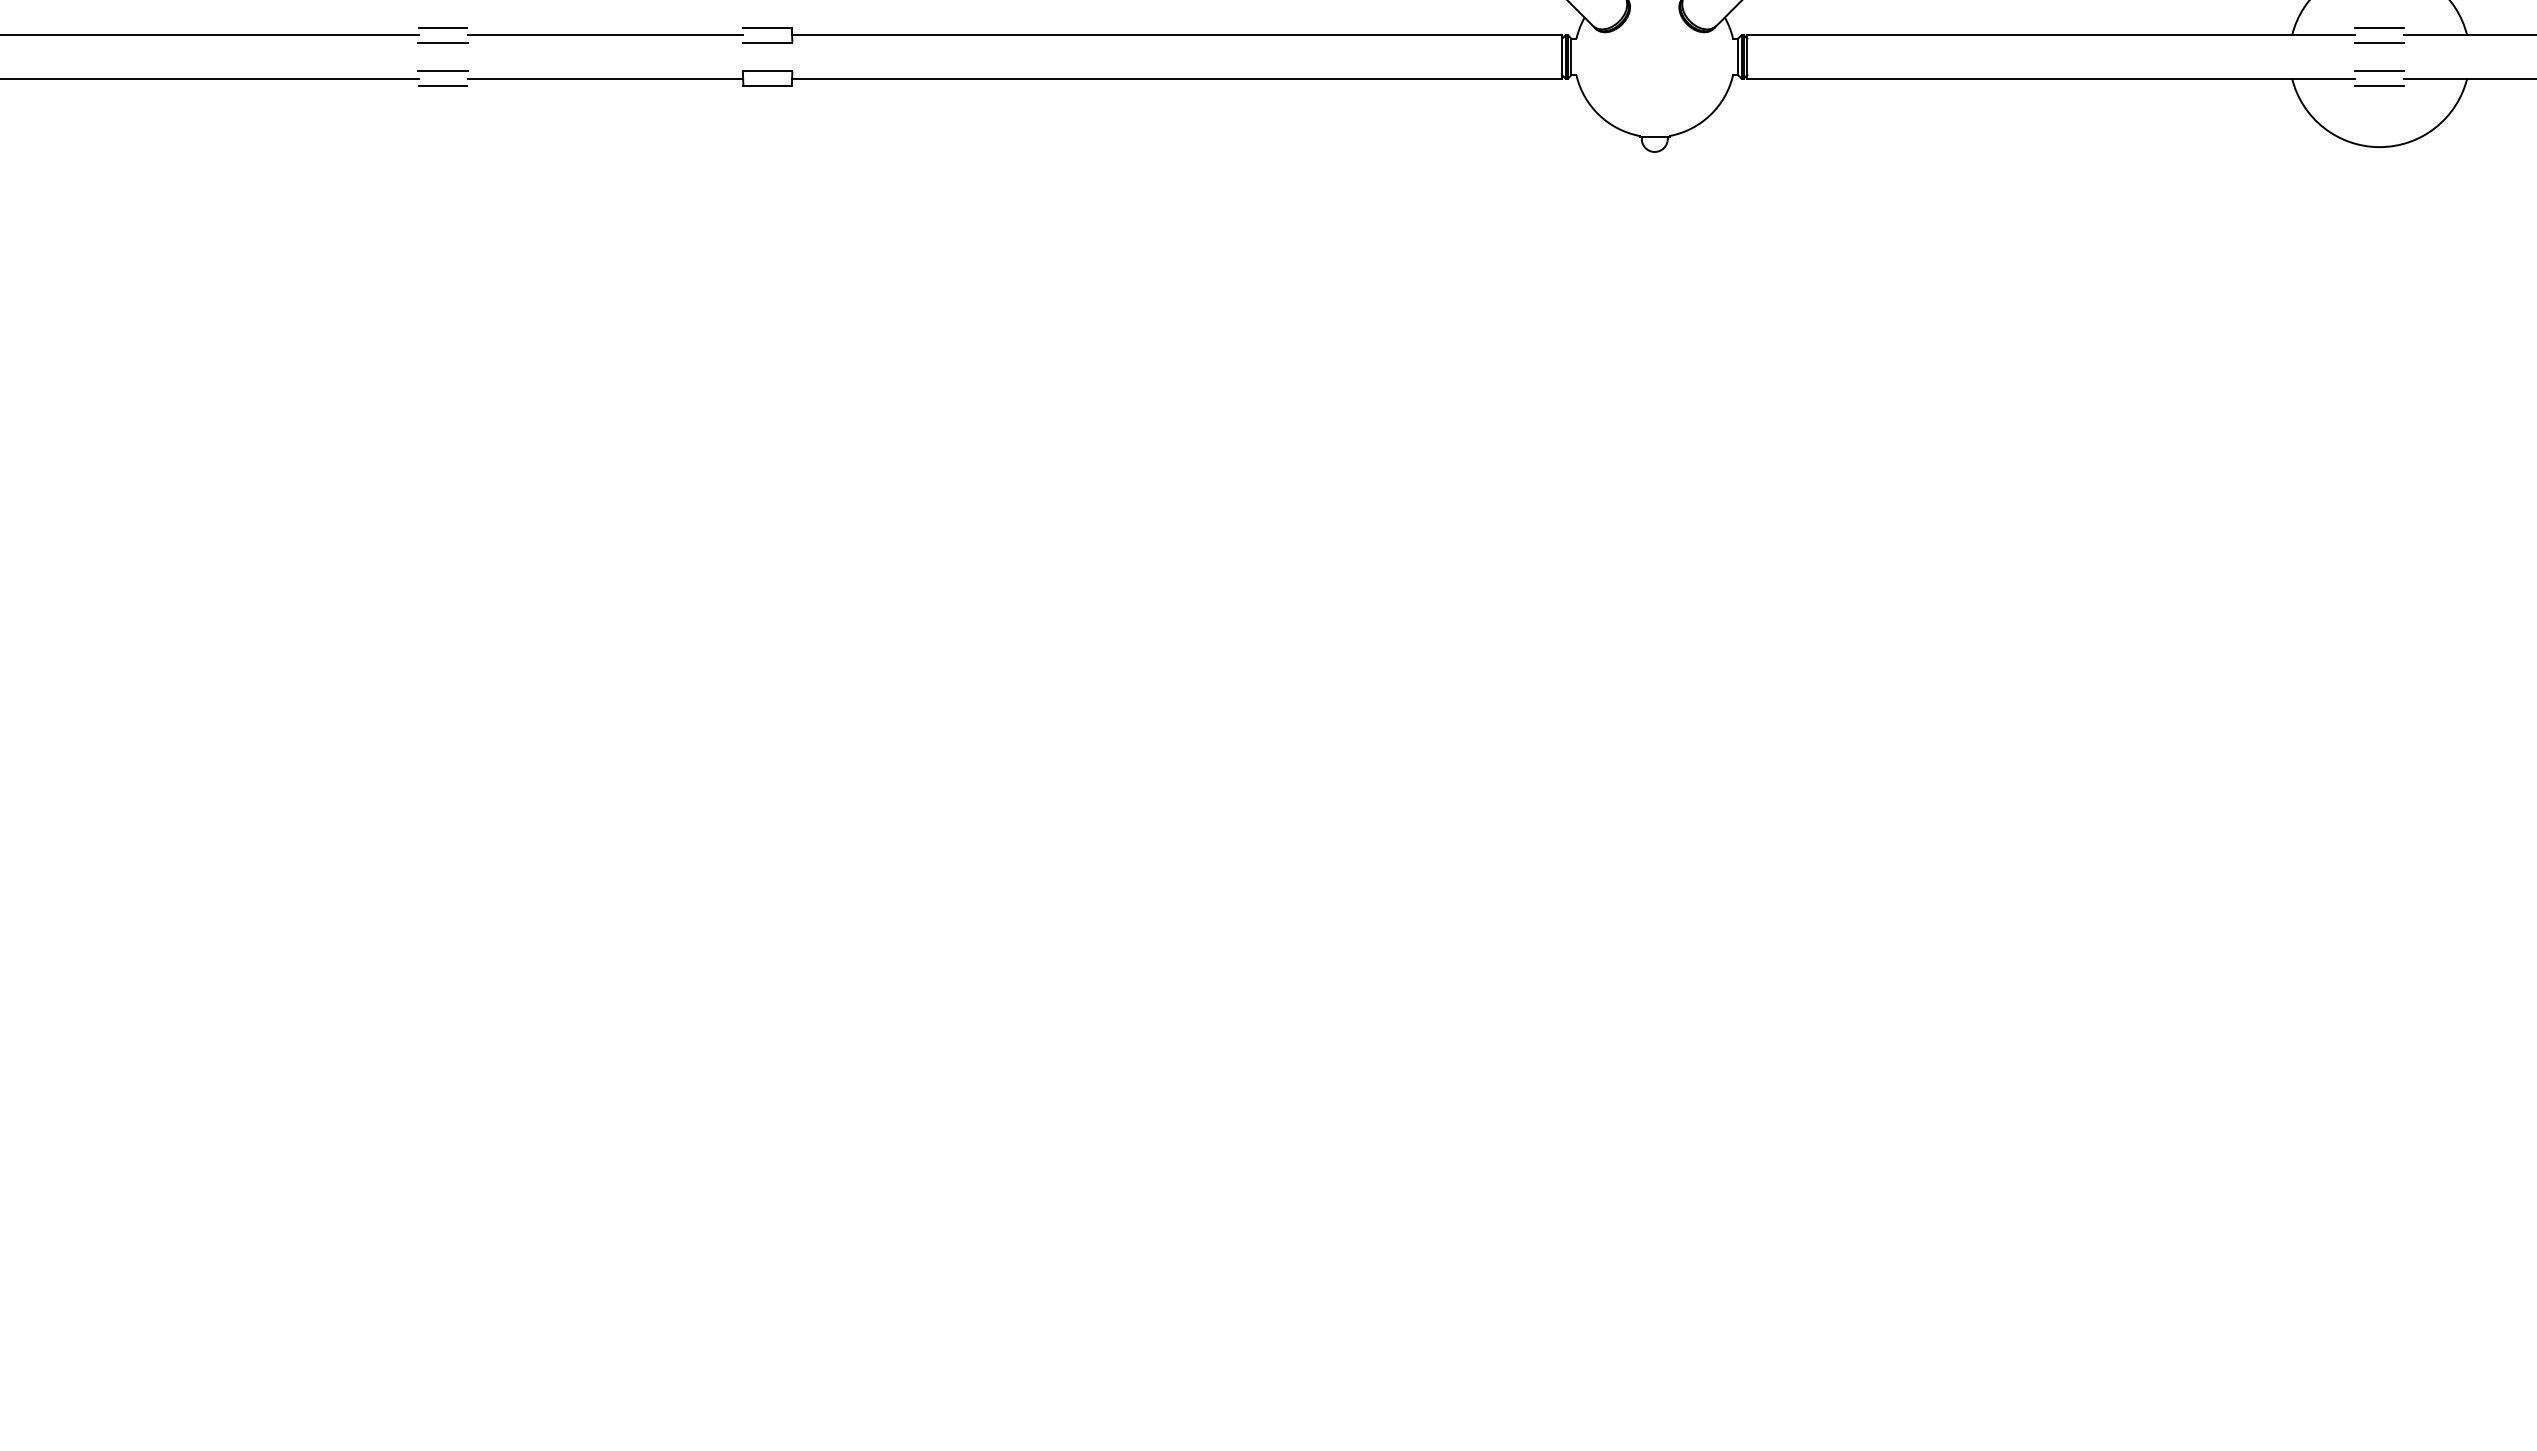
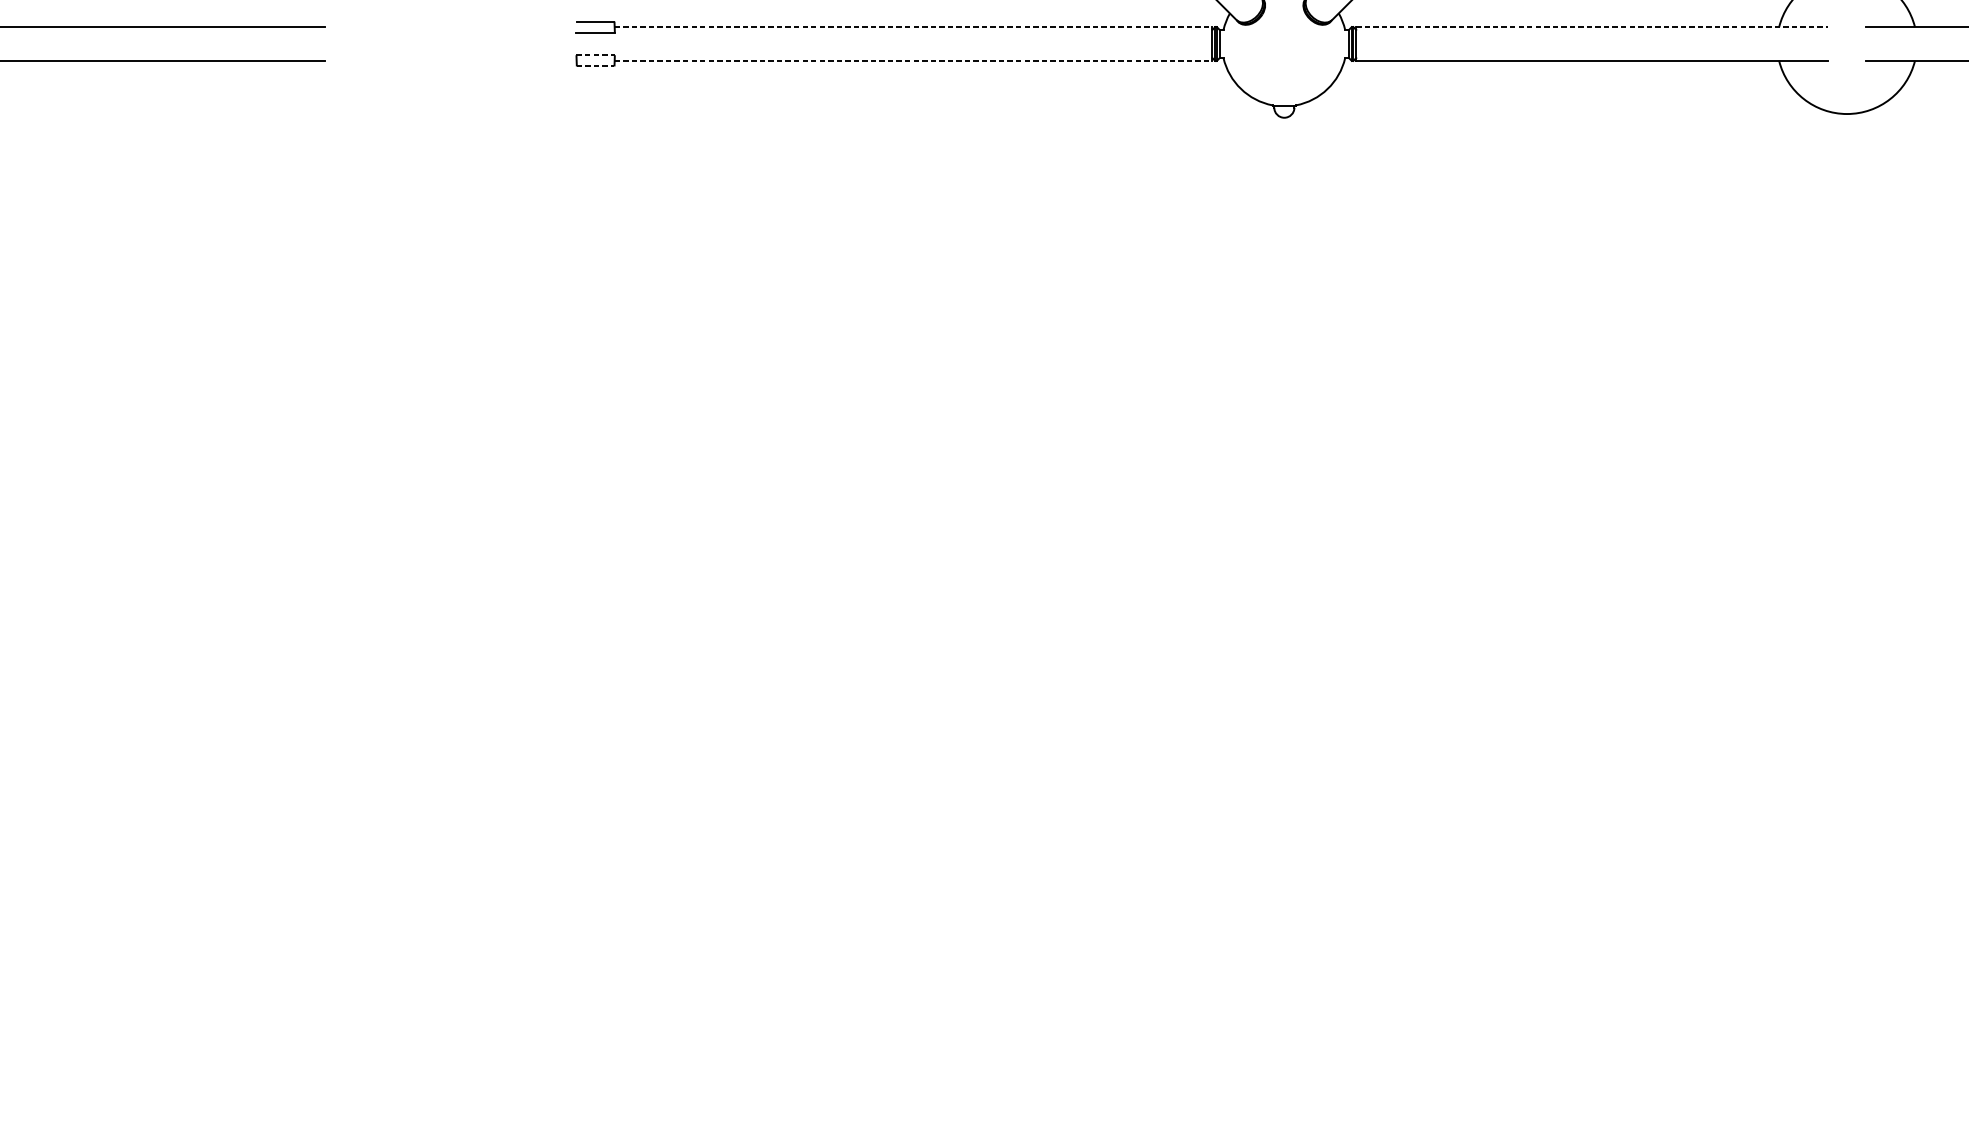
line: (442, 28) -> (343, 21), removed
line: (2379, 28) -> (1846, 21), removed
line: (605, 35) -> (469, 27), removed
line: (1177, 35) -> (913, 27), solid -> dashed
line: (2051, 35) -> (1592, 27), solid -> dashed
line: (442, 42) -> (343, 32), removed
line: (2379, 42) -> (1846, 32), removed
line: (442, 71) -> (343, 55), removed
line: (767, 71) -> (595, 55), solid -> dashed
line: (2379, 71) -> (1846, 55), removed
line: (605, 78) -> (469, 60), removed
line: (1177, 78) -> (913, 60), solid -> dashed
line: (442, 85) -> (343, 66), removed
line: (768, 85) -> (596, 66), solid -> dashed
line: (2379, 85) -> (1846, 66), removed

